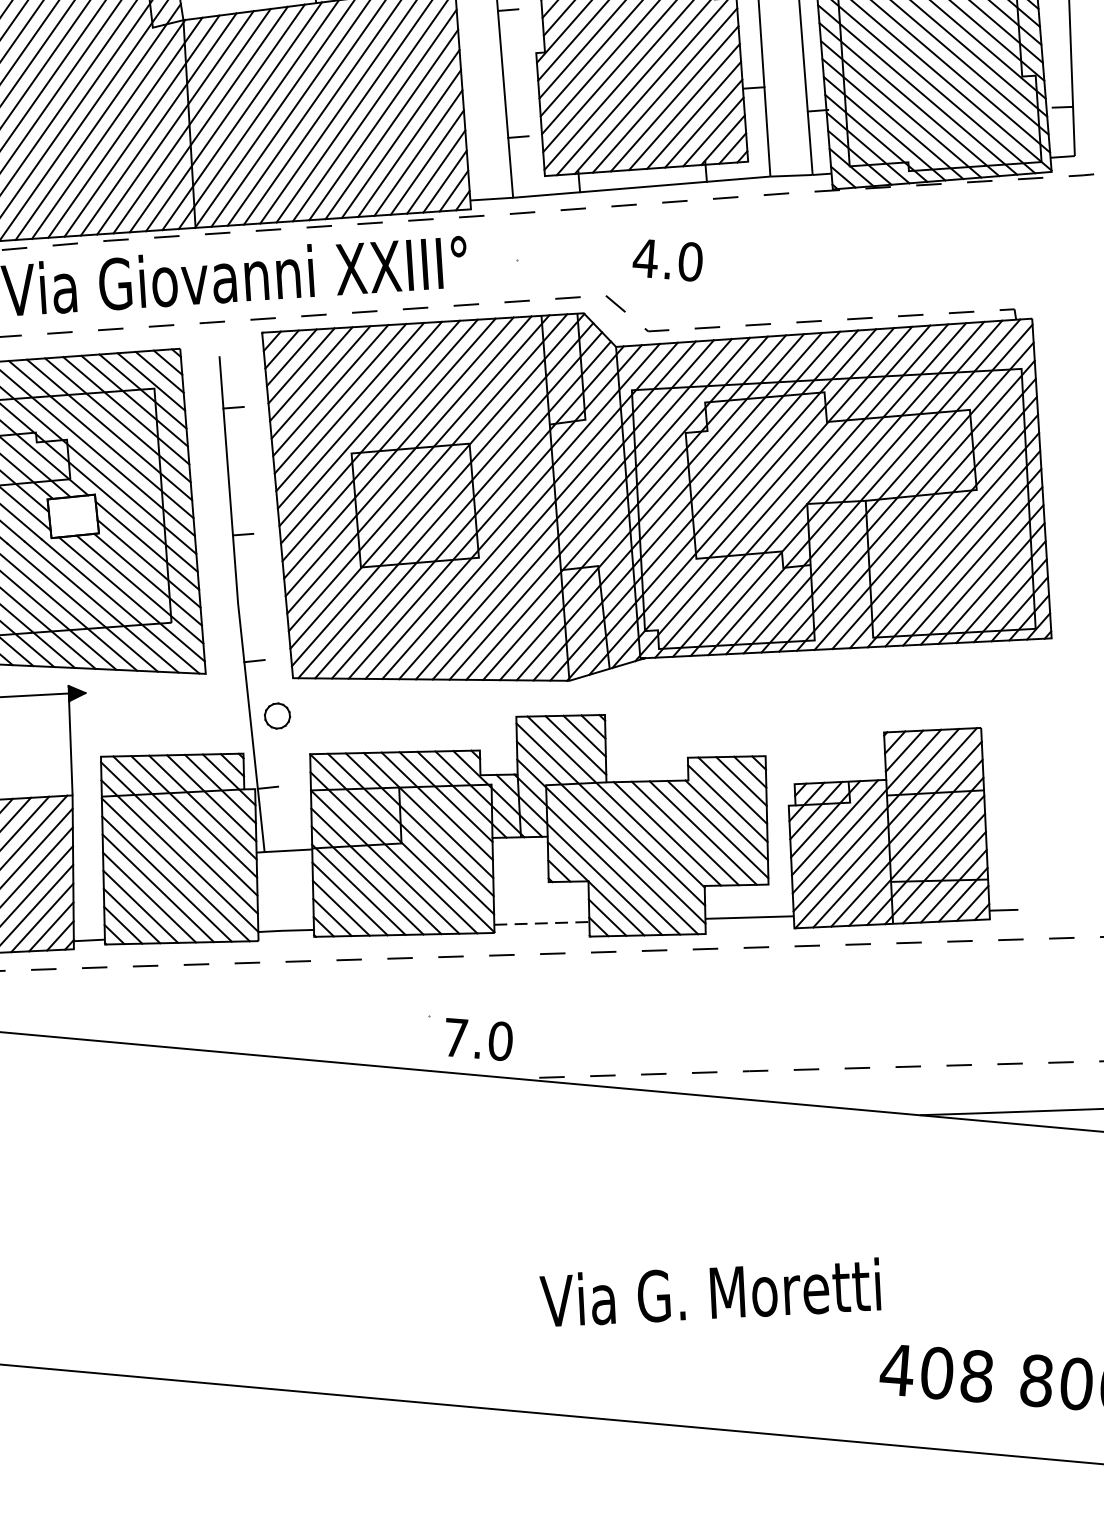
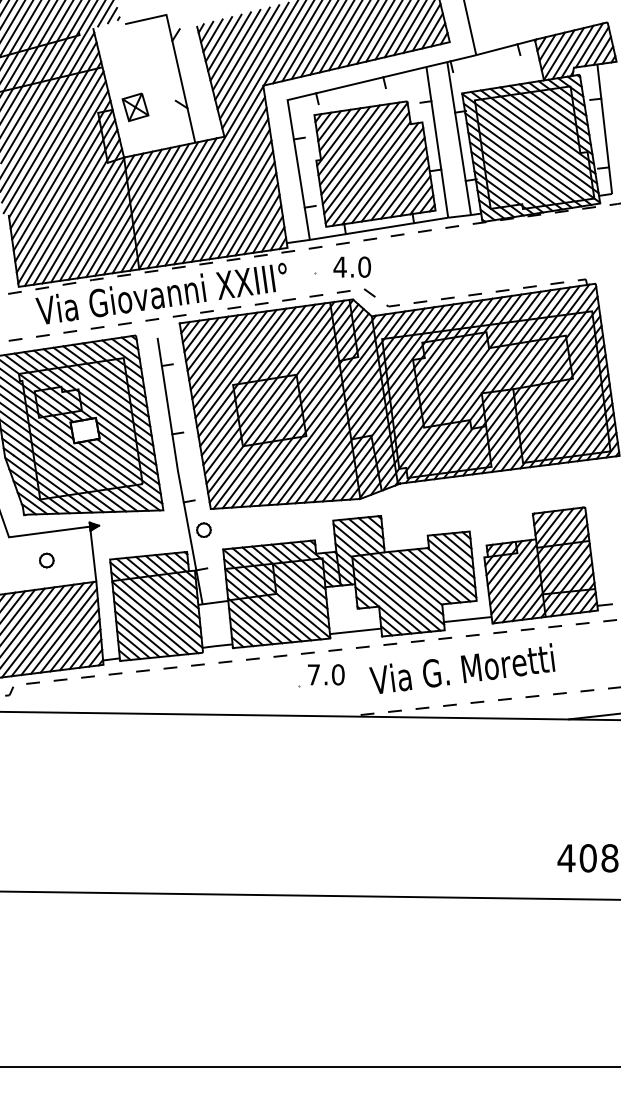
text: (666, 258) -> (351, 266), moved
line: (541, 923) -> (355, 631), dashed -> solid
text: (479, 1038) -> (326, 674), moved
text: (711, 1291) -> (462, 668), moved

